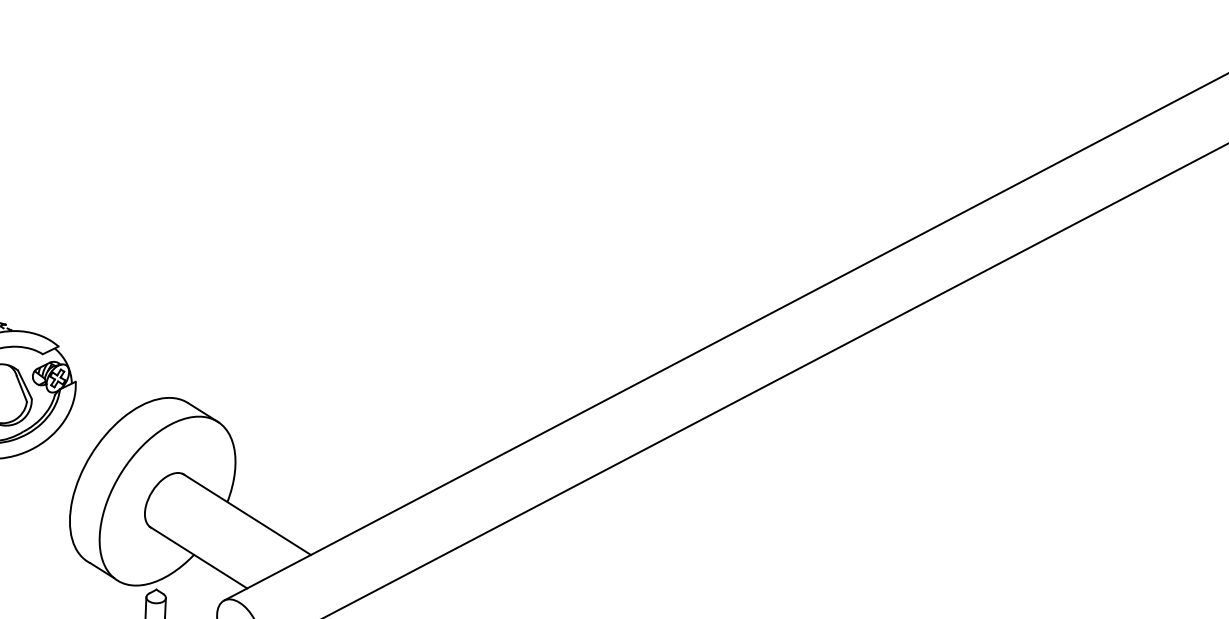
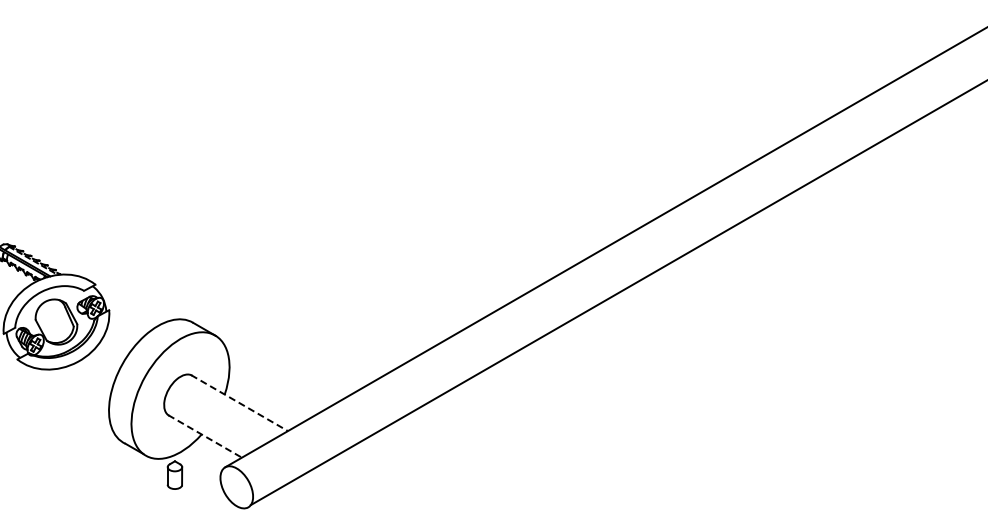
line: (246, 515) -> (239, 403), solid -> dashed
line: (199, 557) -> (205, 436), solid -> dashed

